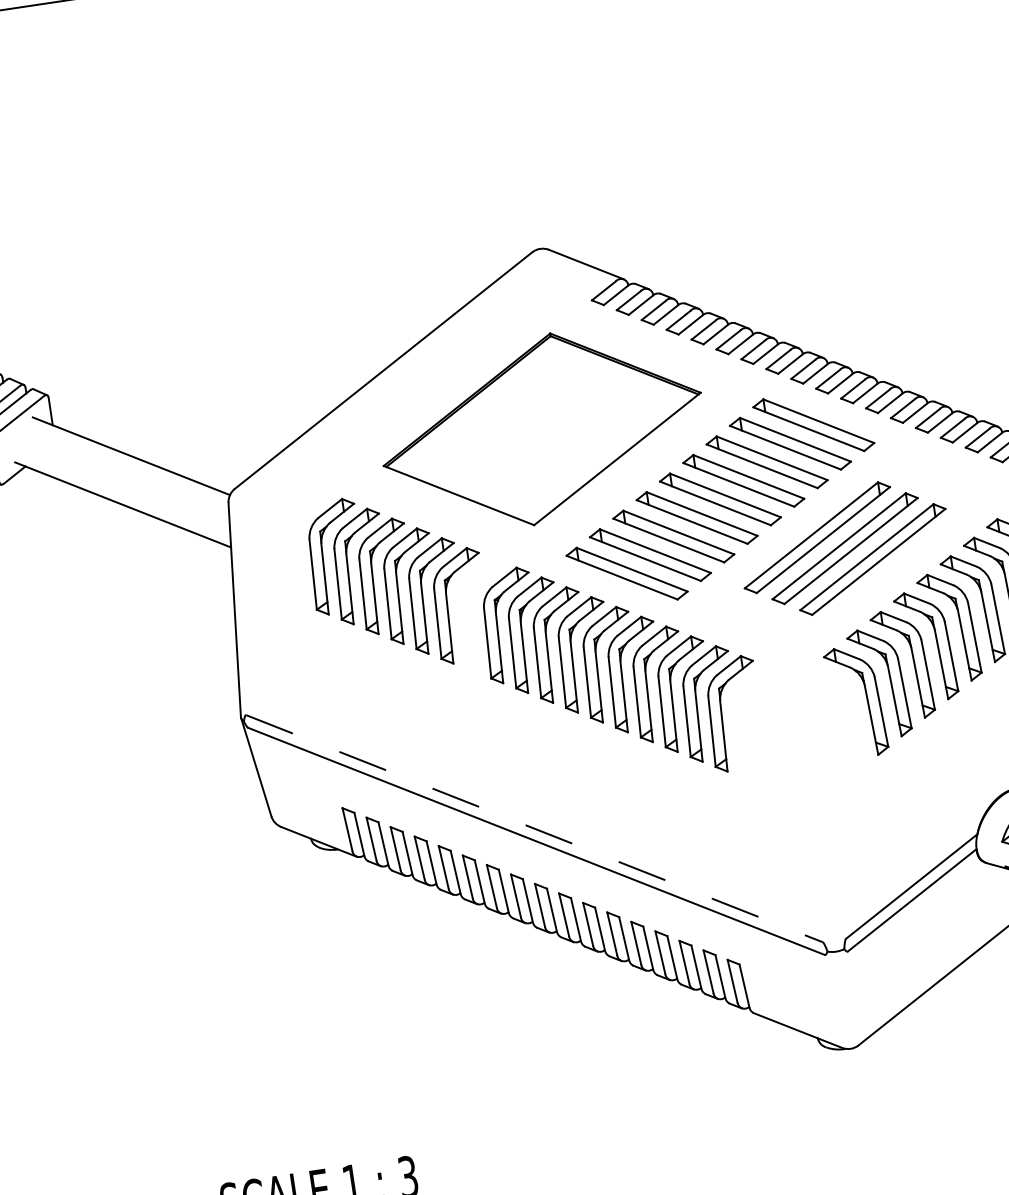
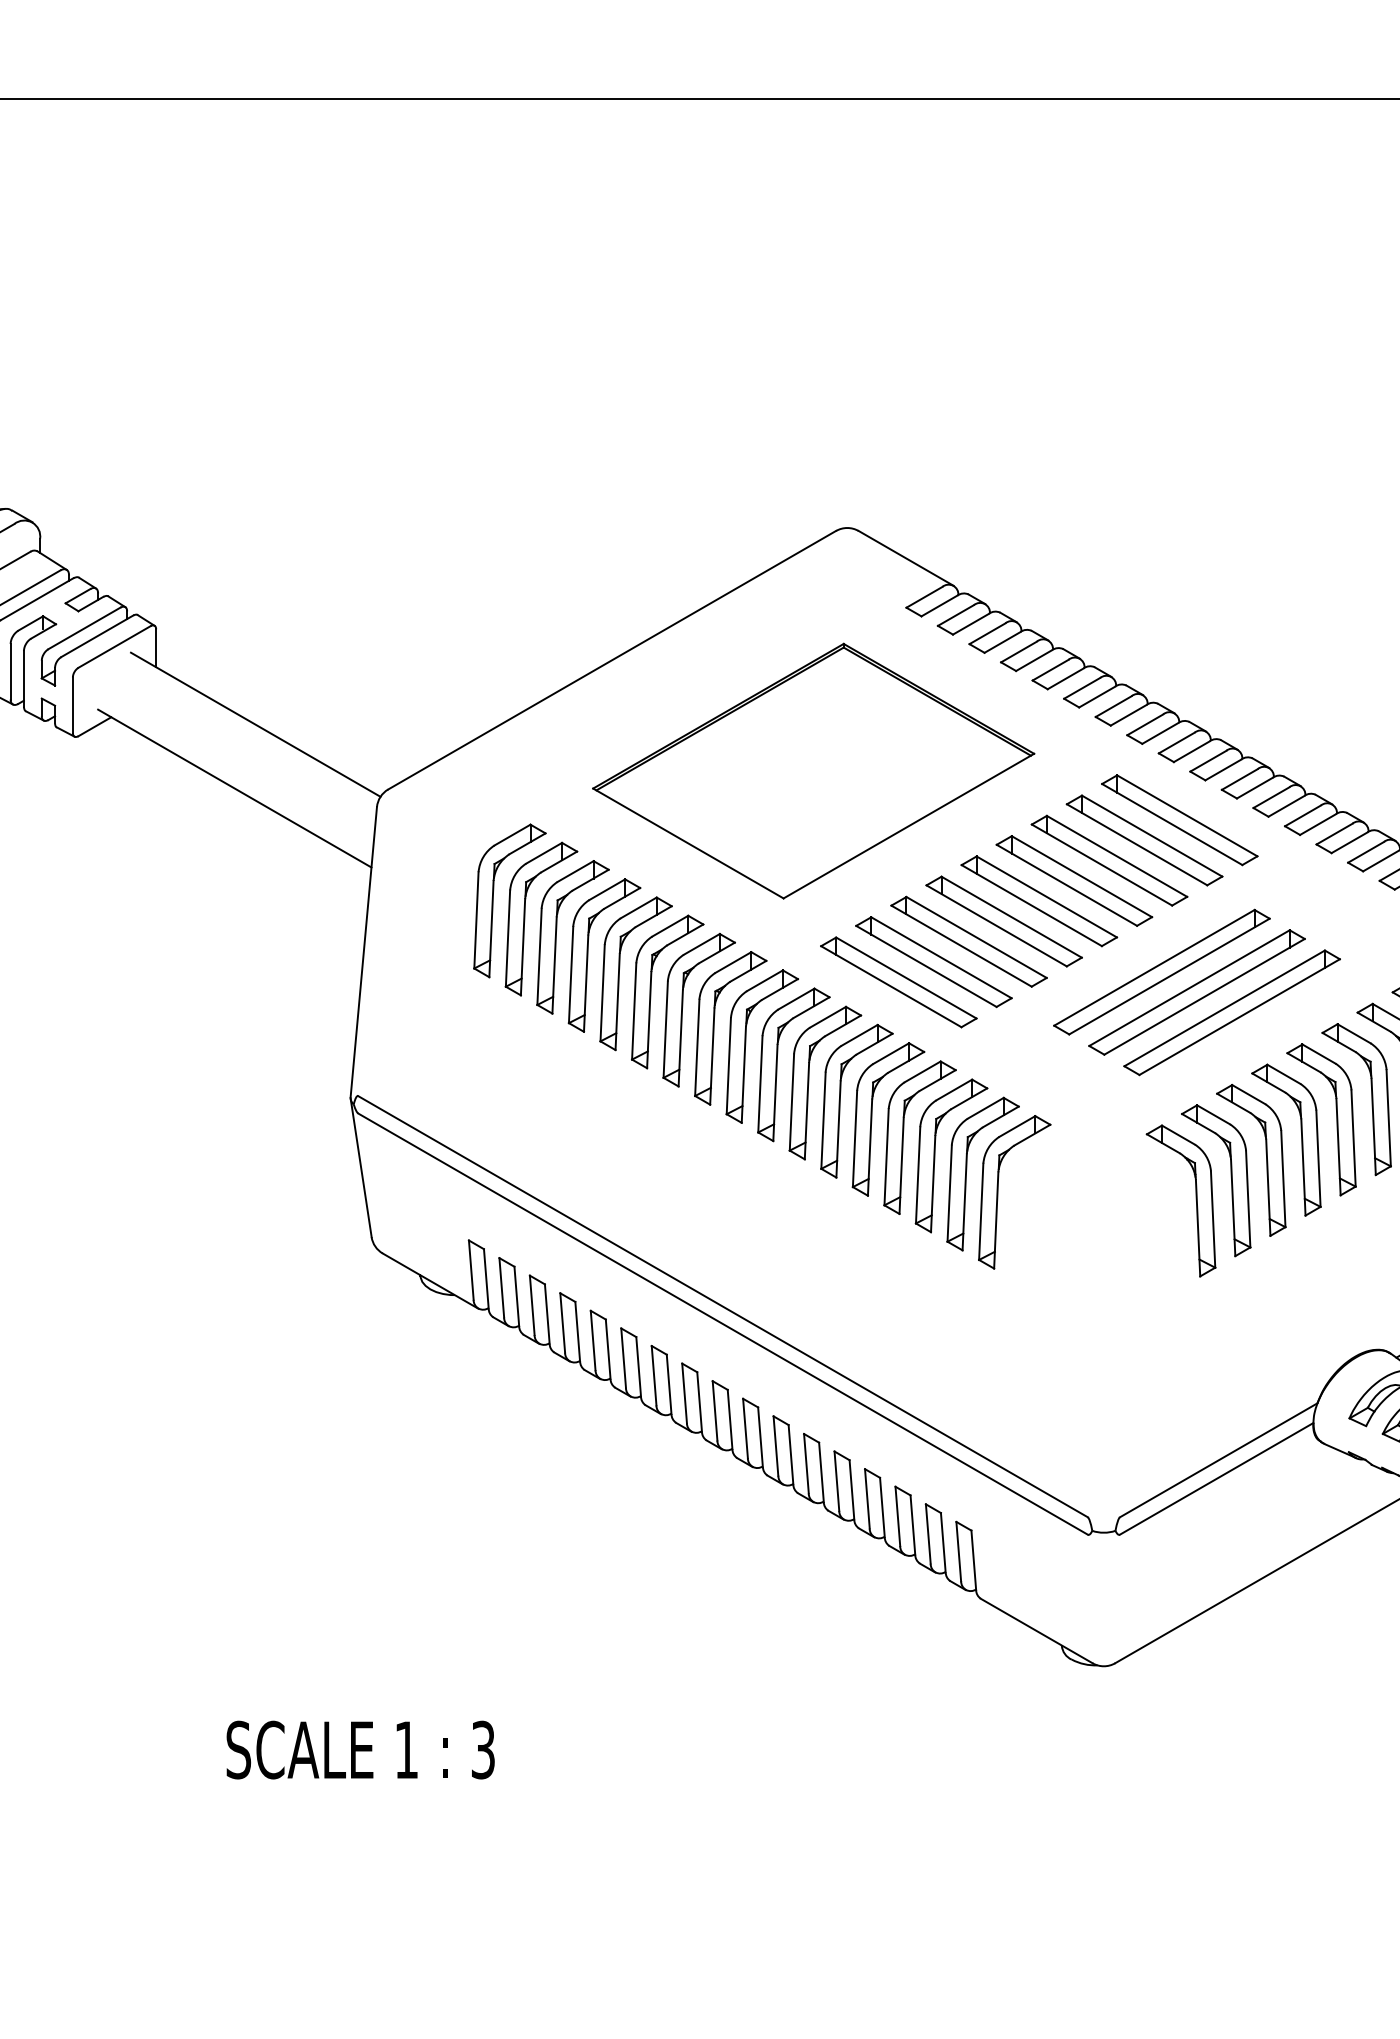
part: (473, 614) -> (683, 1006), added
line: (534, 828) -> (723, 1306), dashed -> solid

